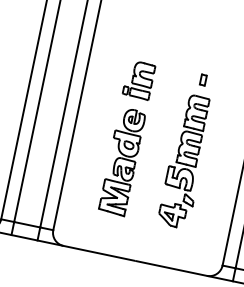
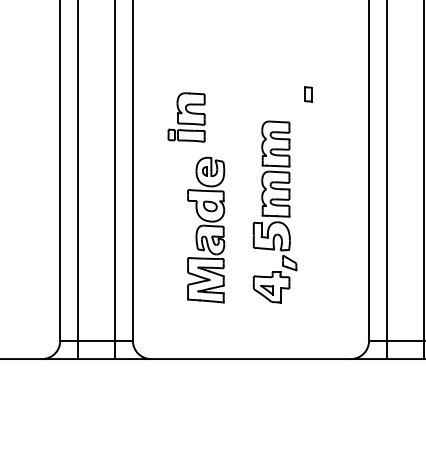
part: (138, 80) -> (186, 117), moved
part: (203, 80) -> (308, 94), moved
part: (185, 161) -> (274, 211), moved

